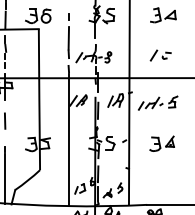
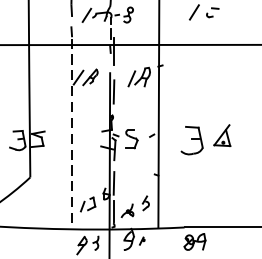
part: (158, 102) -> (200, 80), removed
line: (69, 139) -> (72, 133), solid -> dashed
part: (161, 143) -> (205, 139), size x1.4

